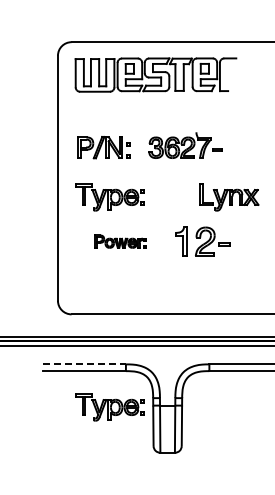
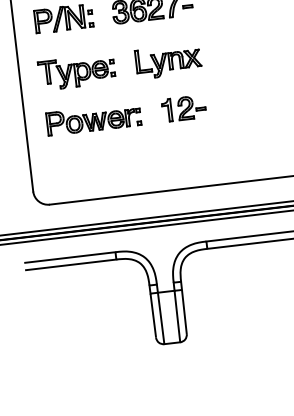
part: (229, 197) -> (168, 61), moved
part: (120, 241) -> (93, 118), size x1.67
part: (203, 241) -> (184, 108), size x0.71
line: (85, 364) -> (71, 257), dashed -> solid
part: (109, 407) -> (103, 301), removed

